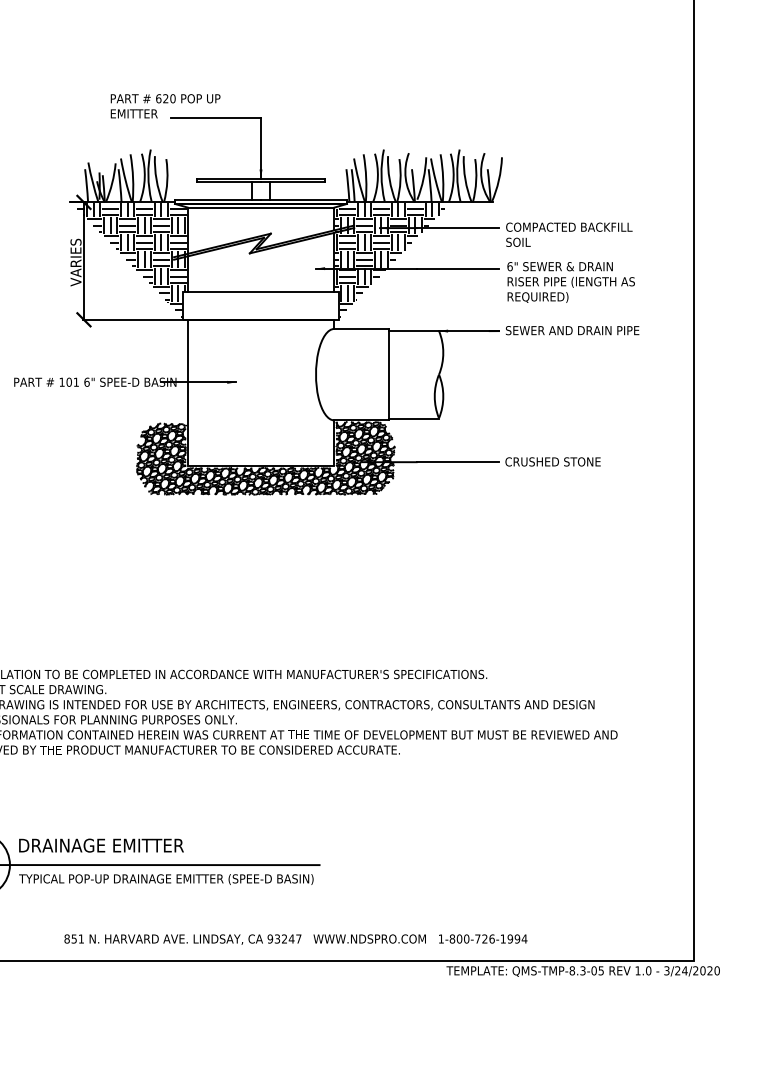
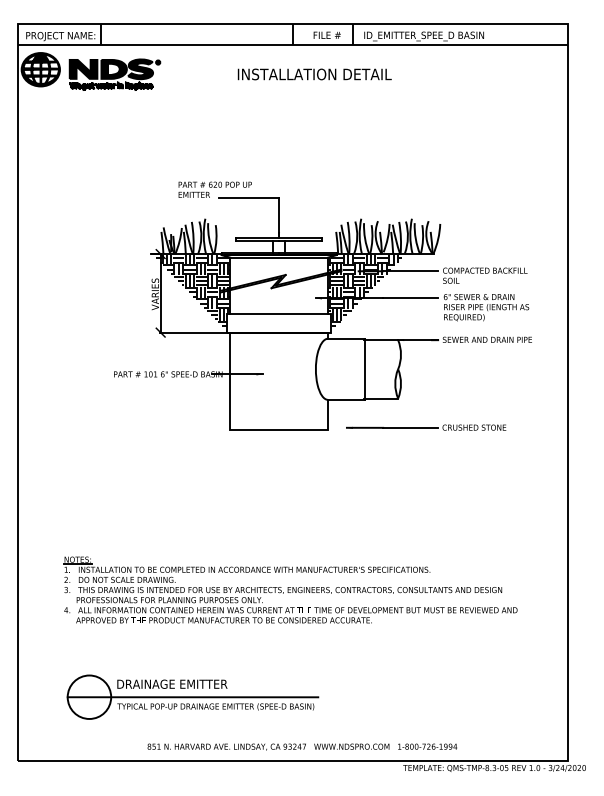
hatch: (264, 457) -> (281, 424), removed

